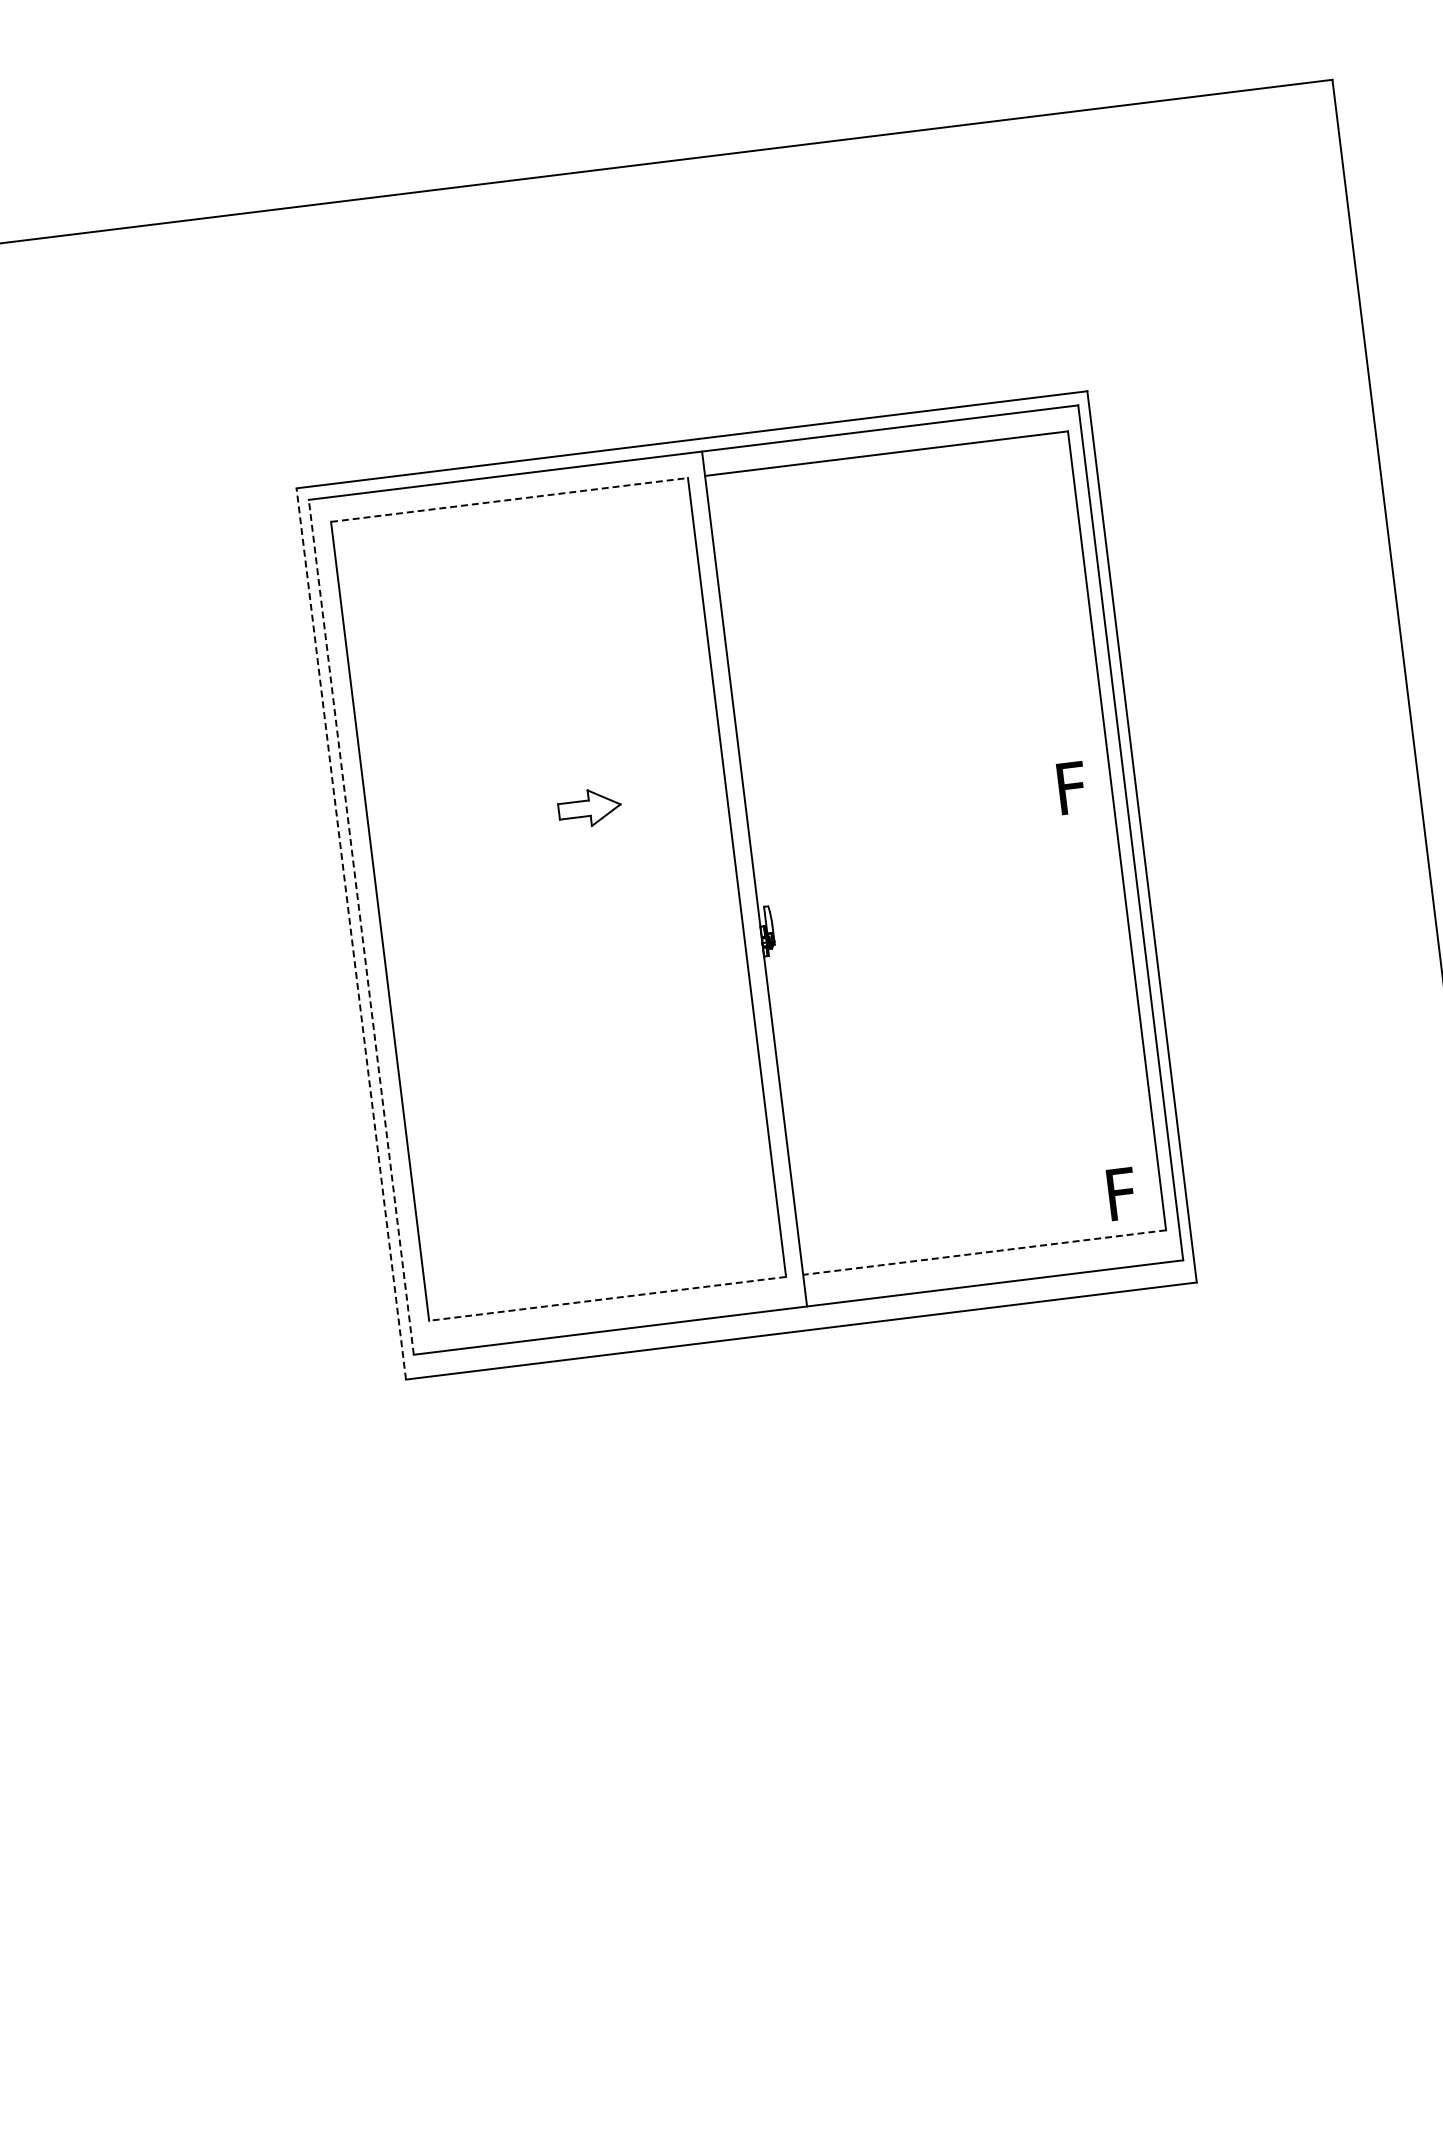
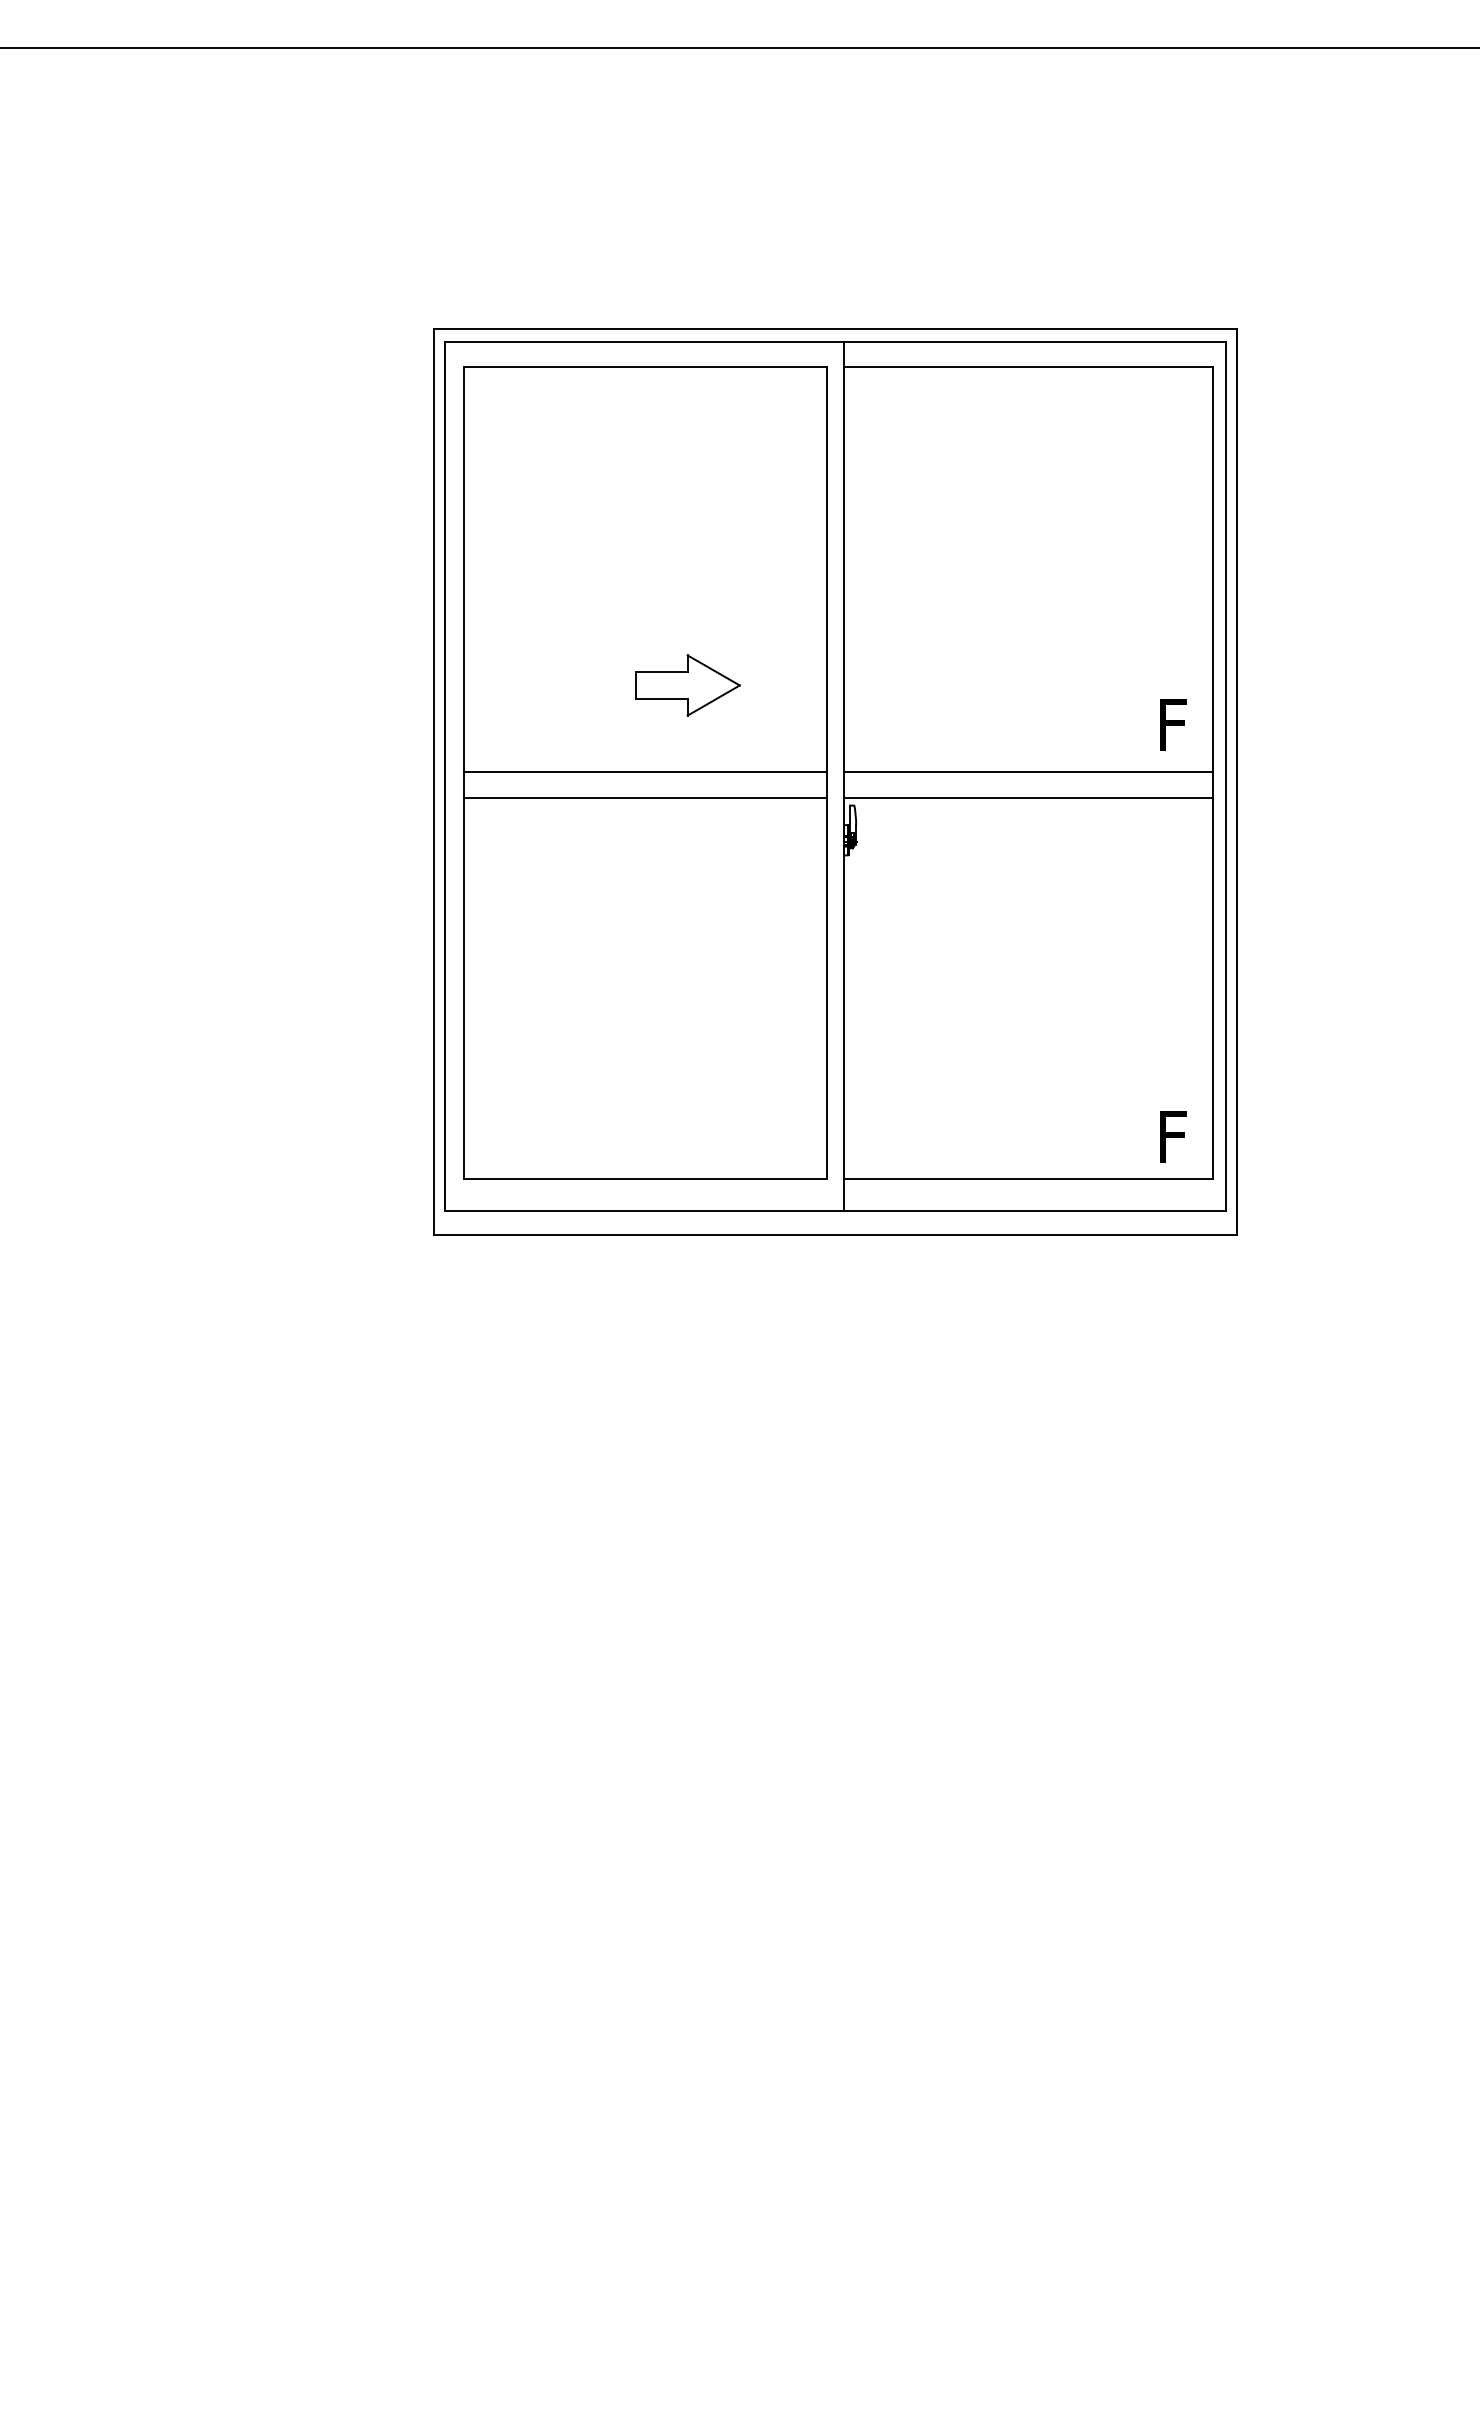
line: (509, 500) -> (645, 367), dashed -> solid
part: (589, 808) -> (687, 685), size x1.67
line: (935, 852) -> (1028, 772), added
line: (938, 878) -> (1028, 798), added
line: (558, 898) -> (645, 772), added
line: (561, 924) -> (645, 798), added
line: (361, 927) -> (444, 776), dashed -> solid
line: (351, 934) -> (433, 782), dashed -> solid
line: (983, 1252) -> (1027, 1178), dashed -> solid
line: (606, 1298) -> (644, 1178), dashed -> solid

